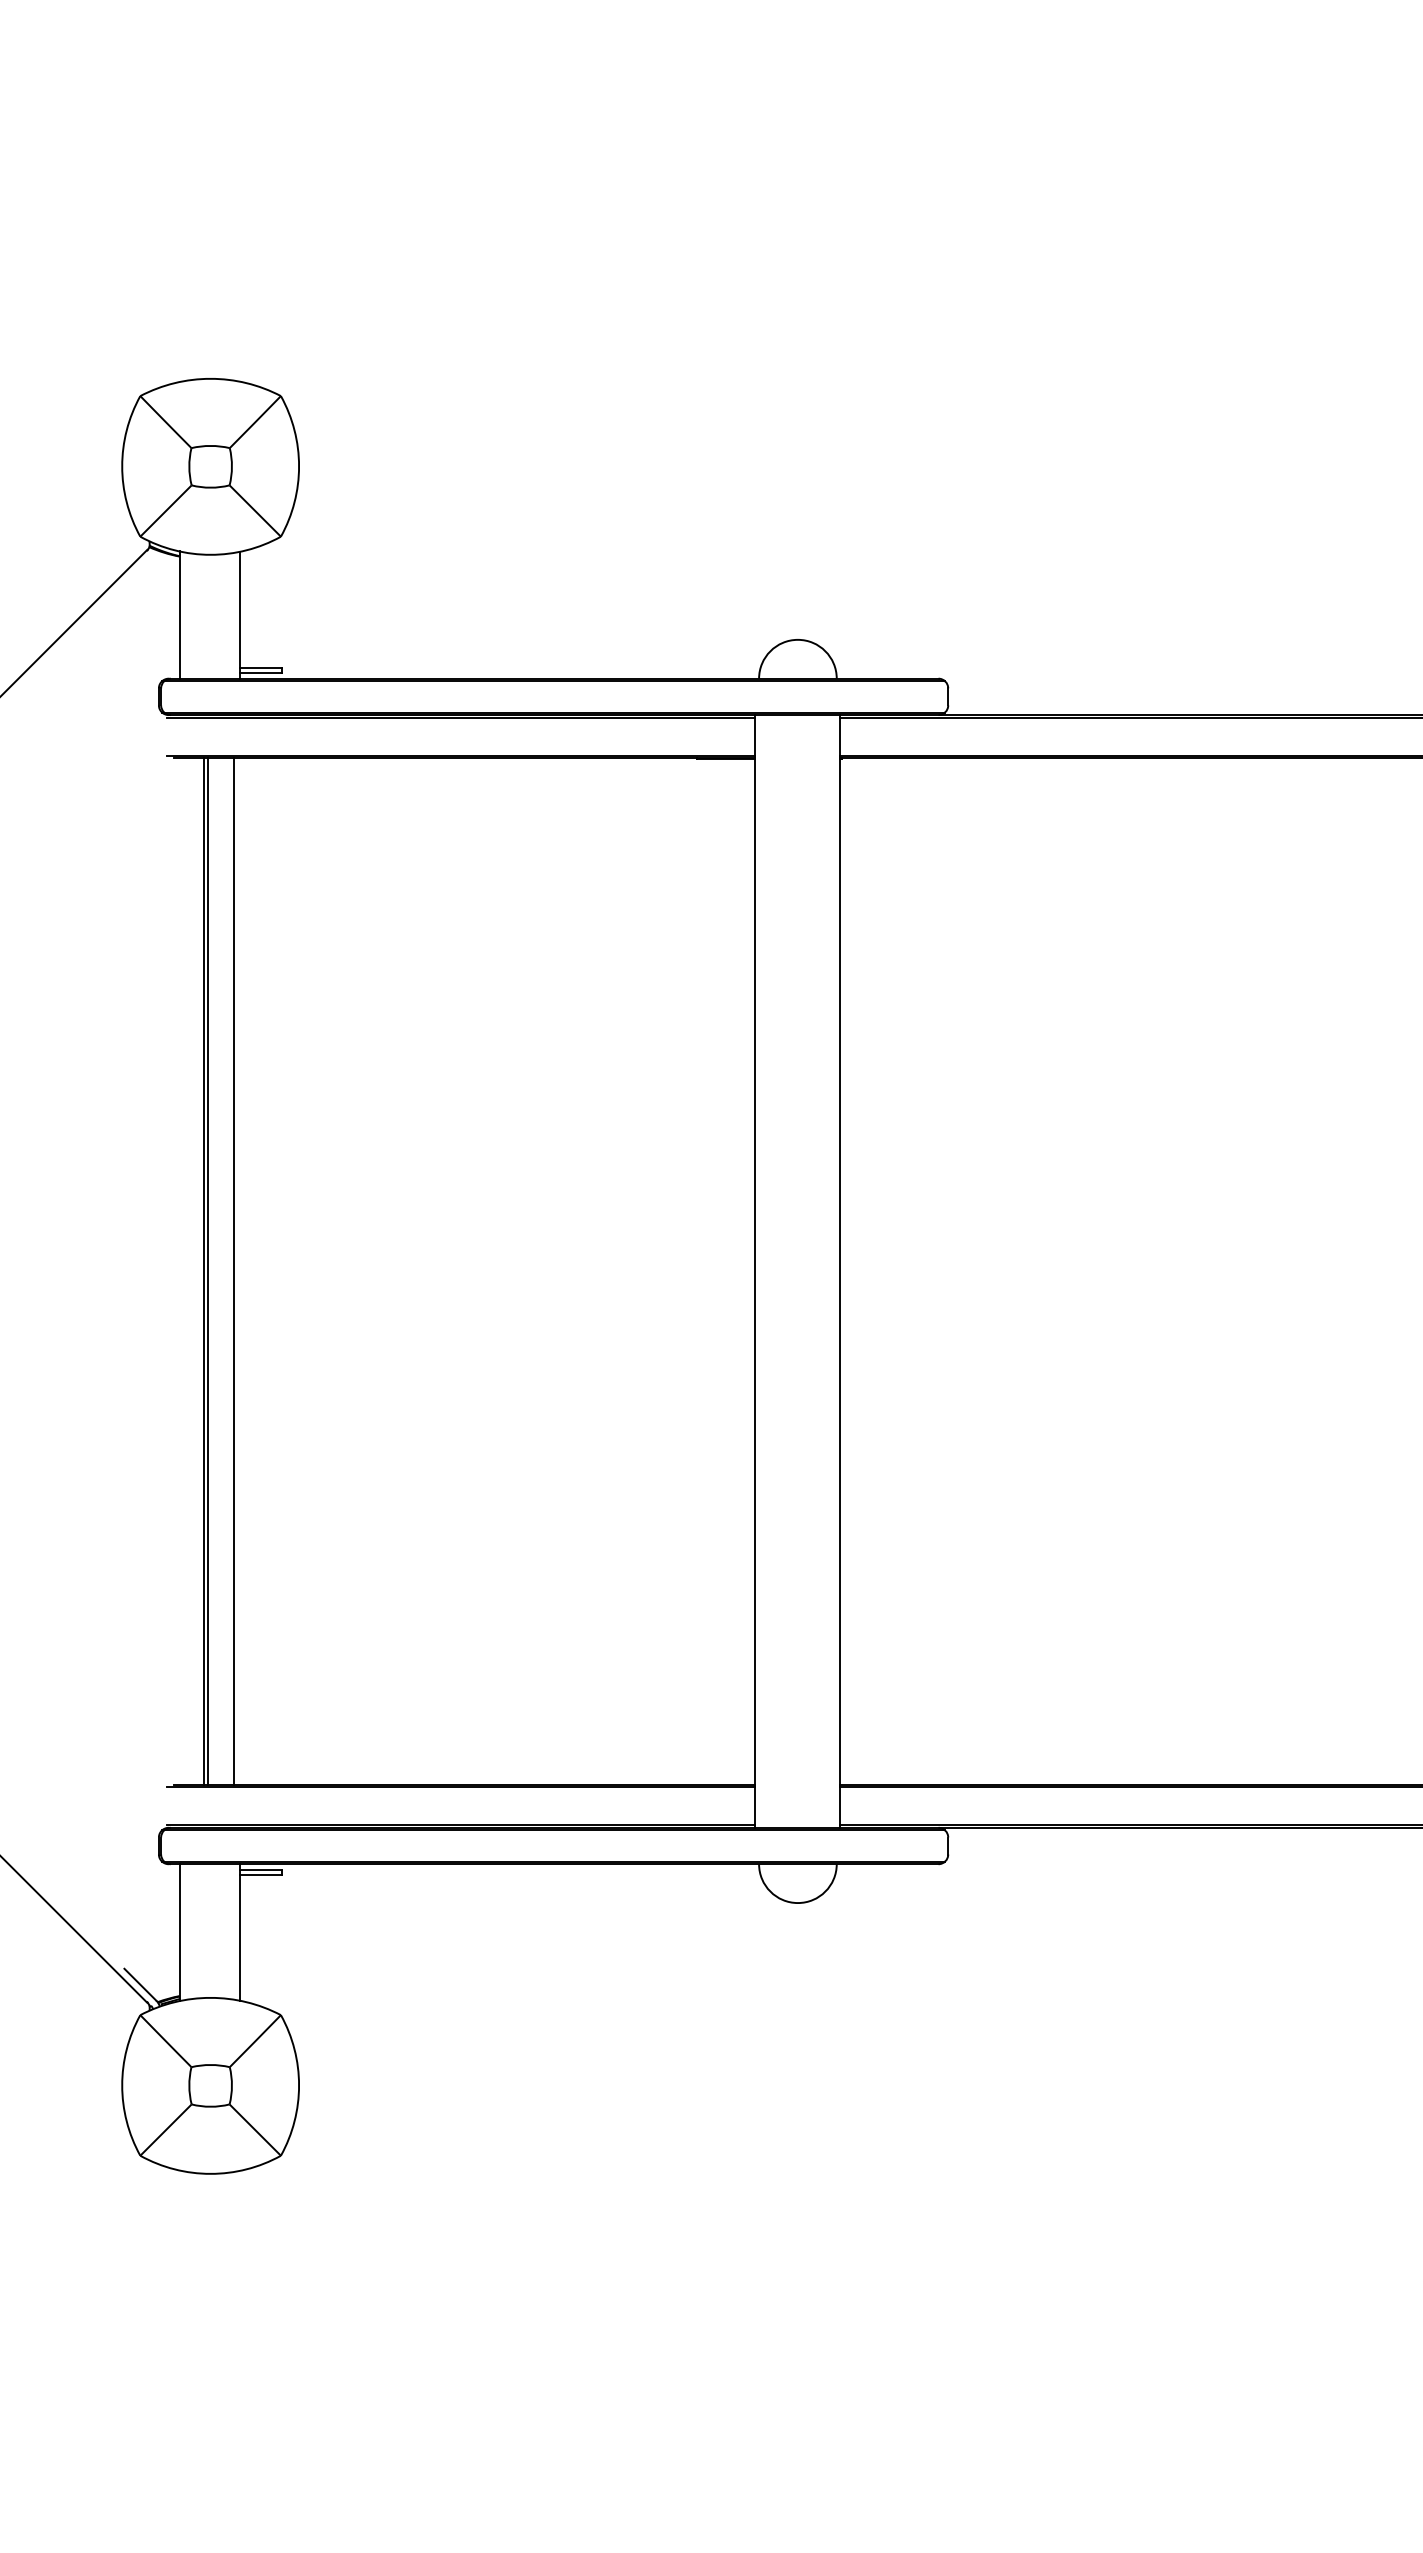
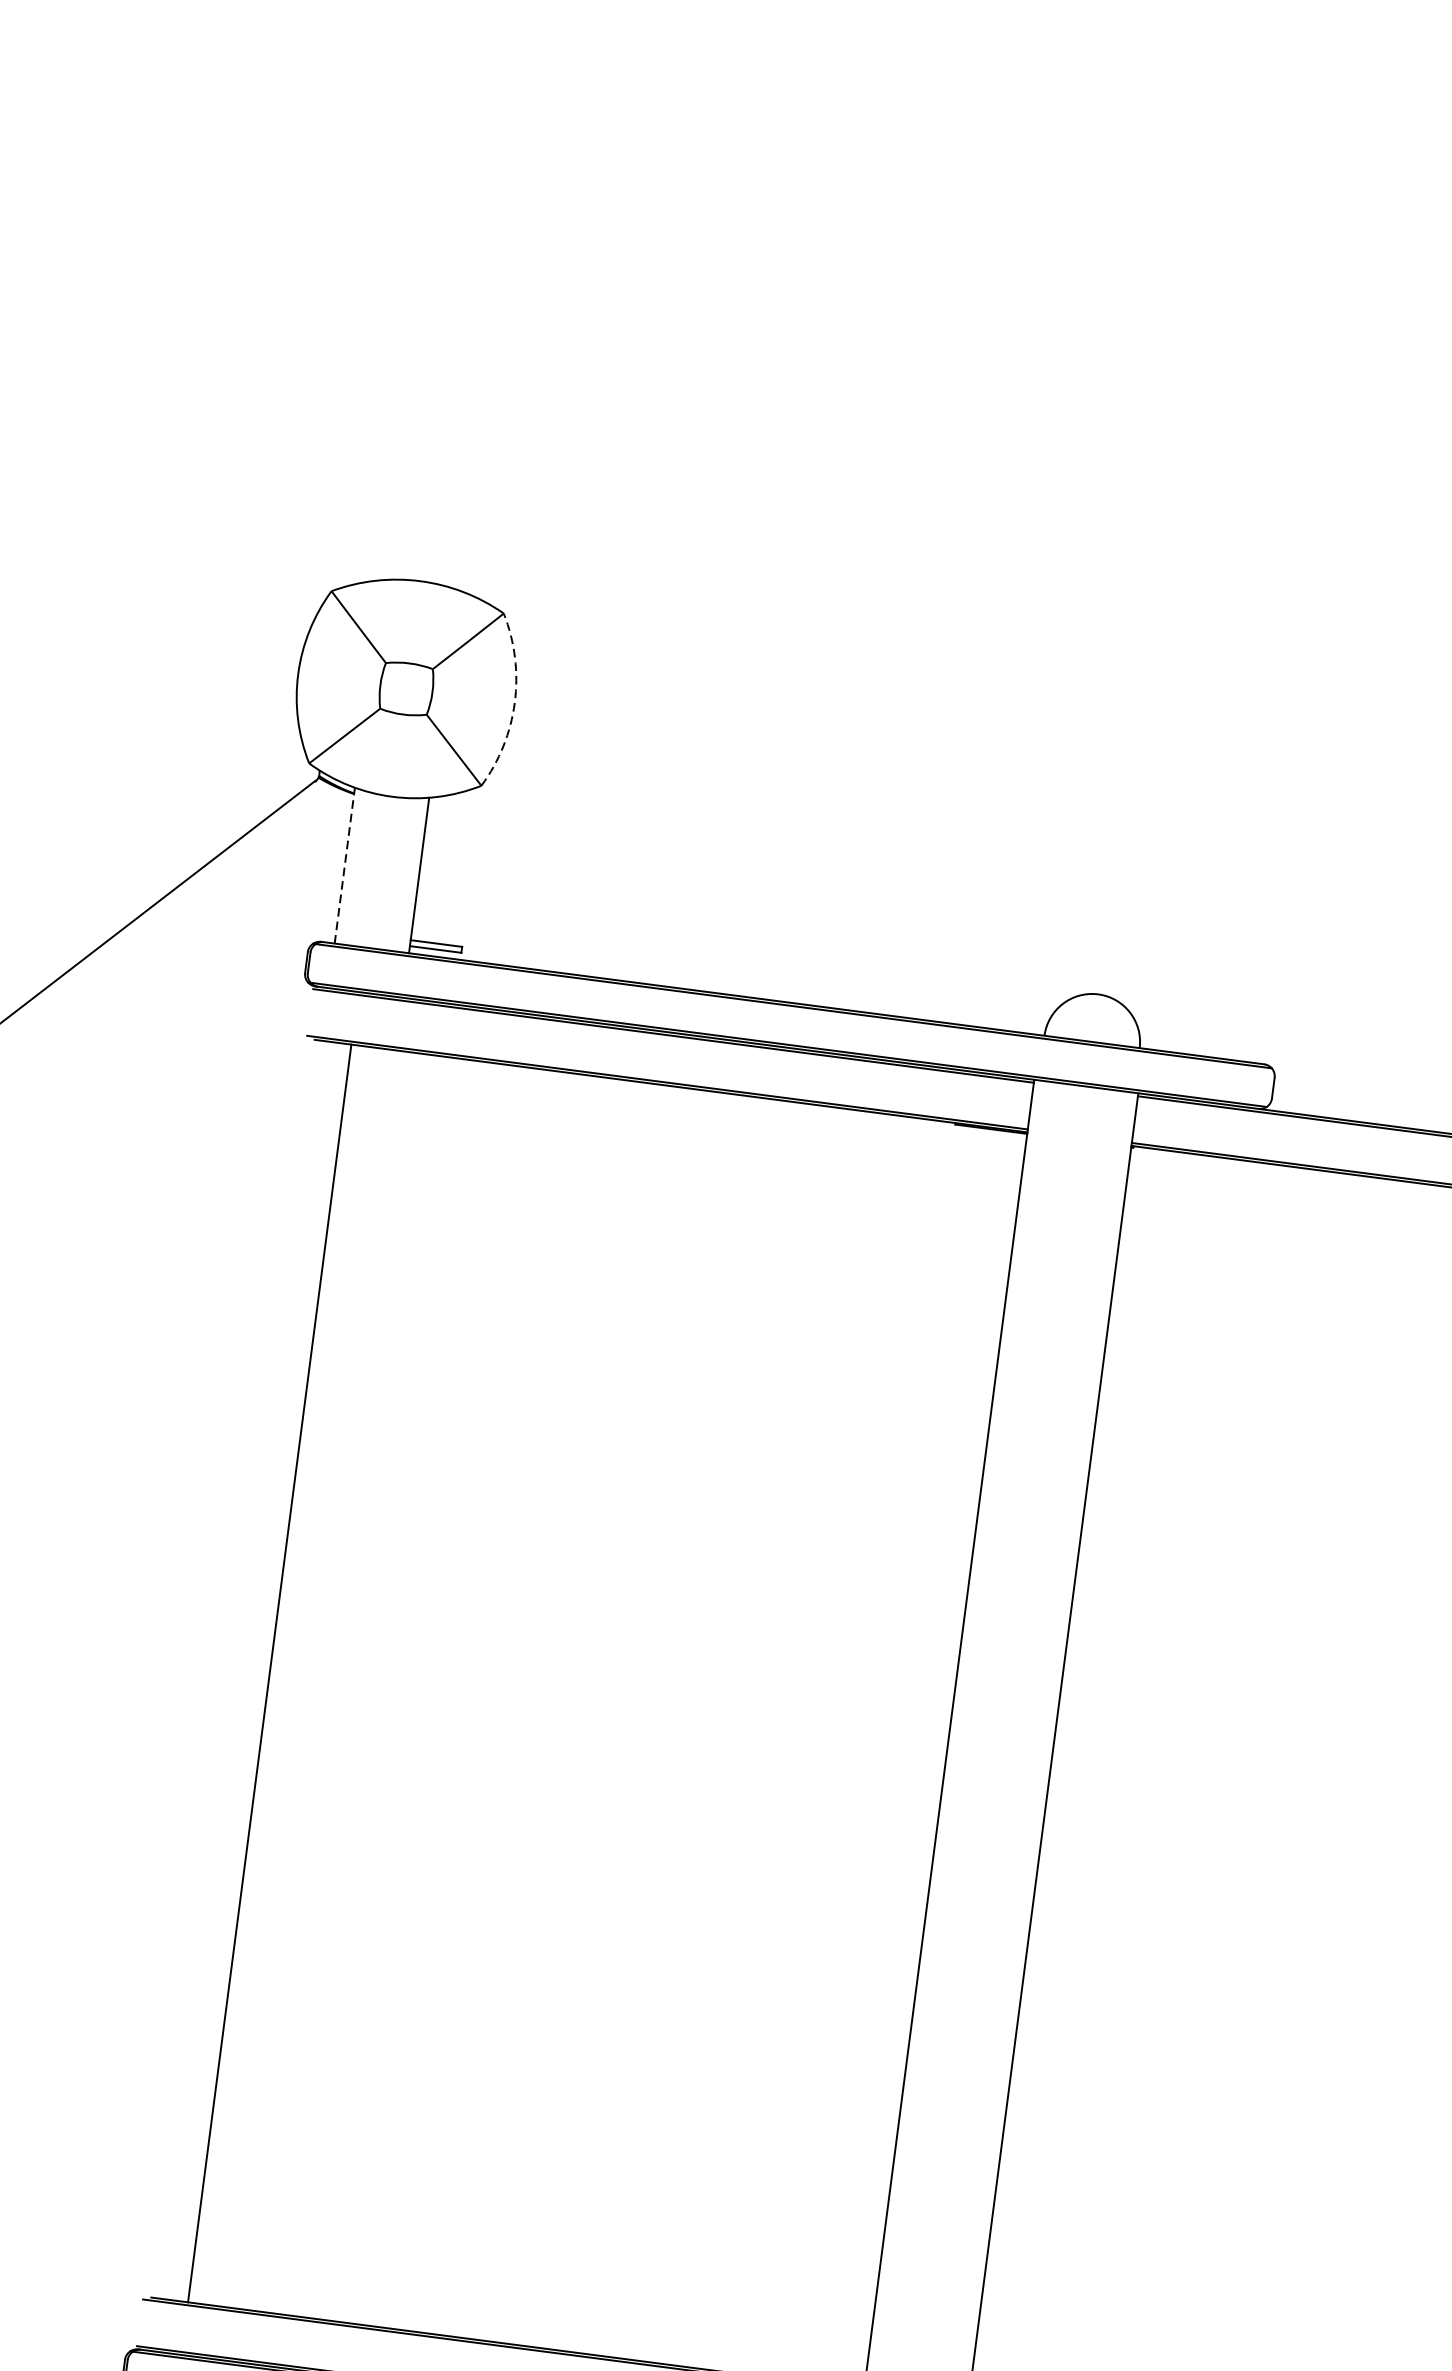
arc: (299, 466) -> (515, 702), solid -> dashed
line: (179, 615) -> (344, 866), solid -> dashed
line: (208, 1271) -> (275, 1674), removed
line: (234, 1271) -> (307, 1678), removed

